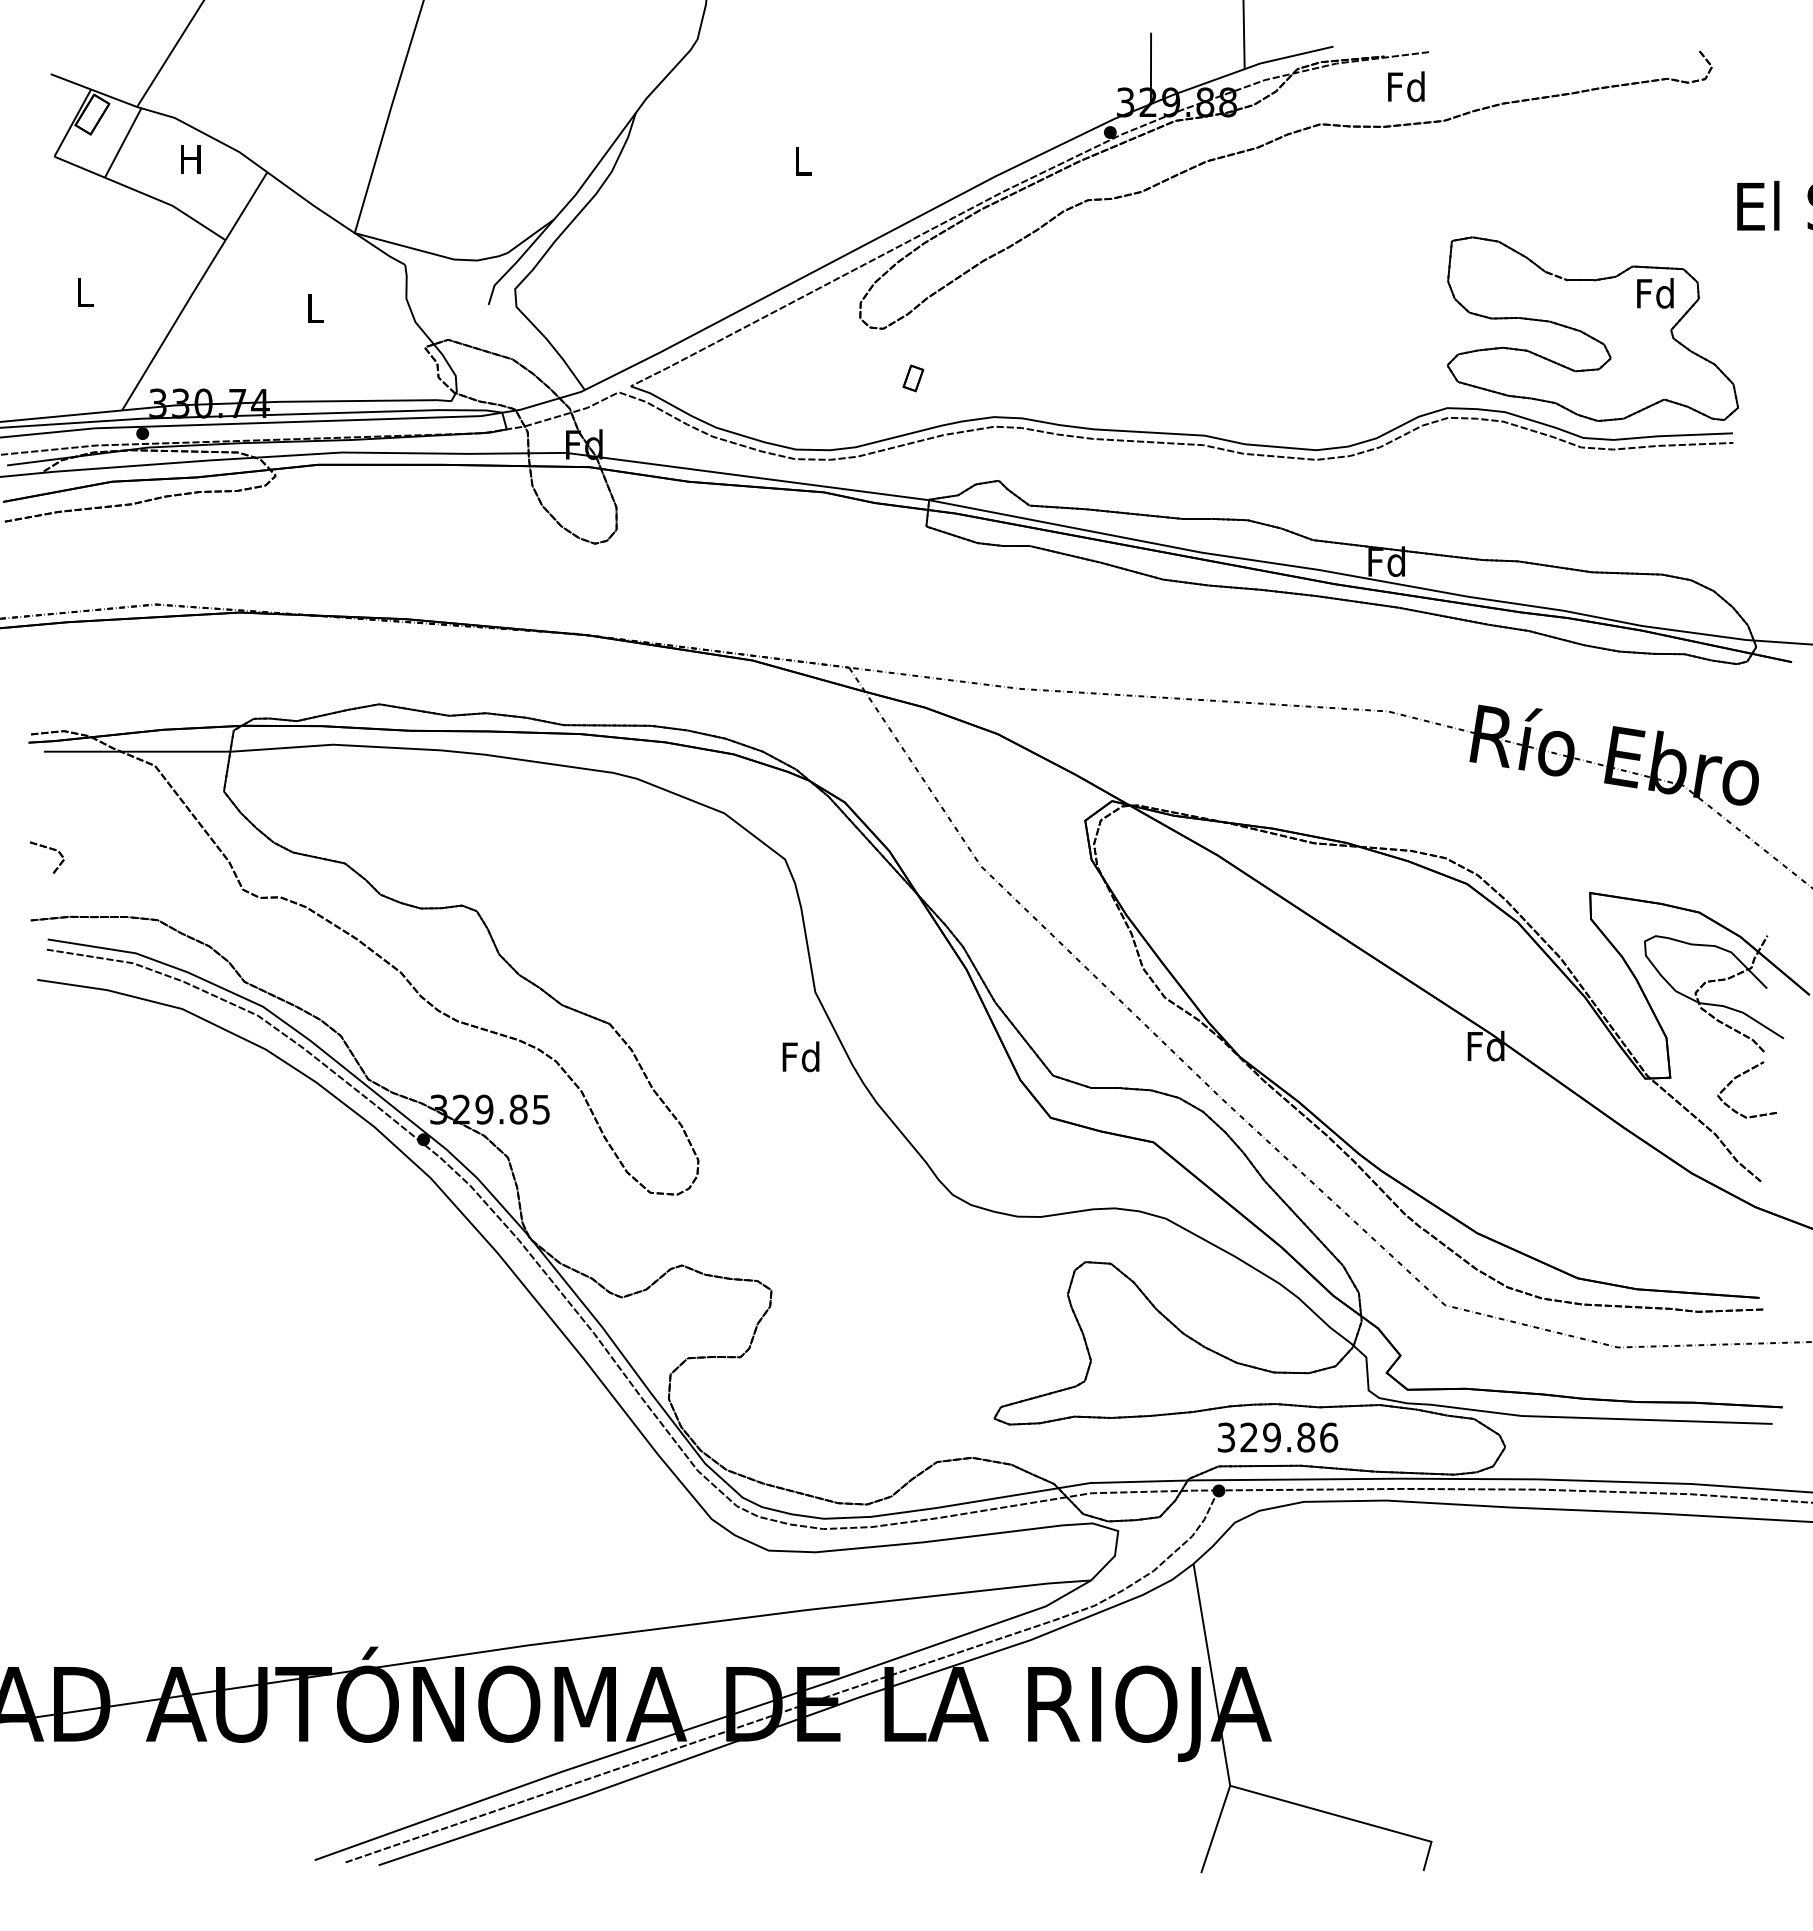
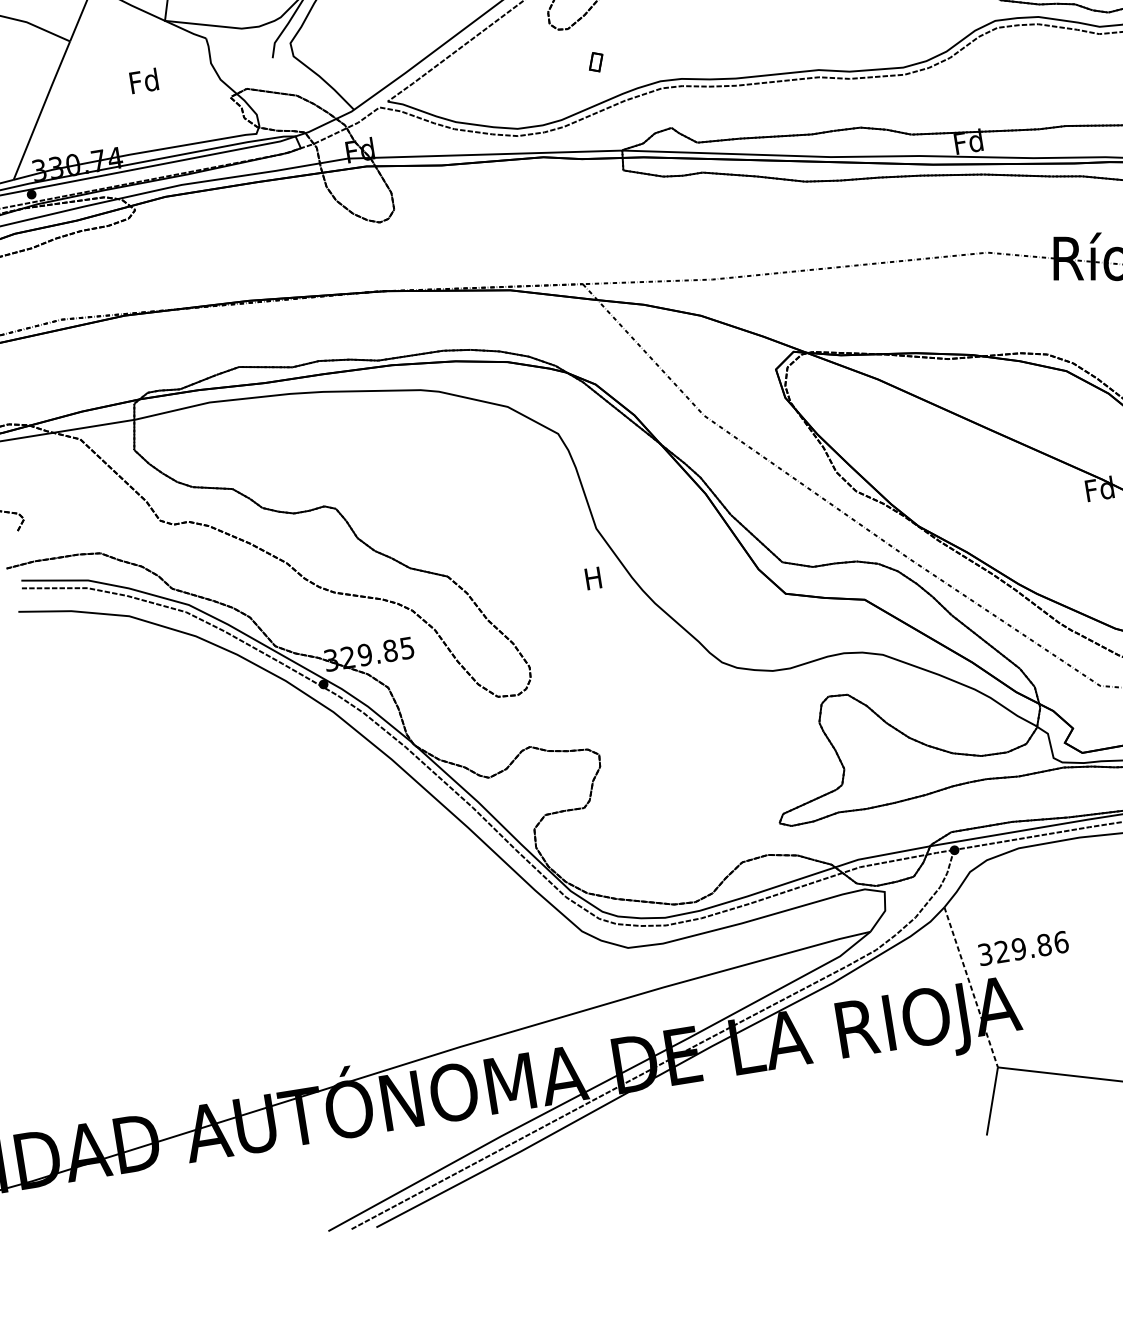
text: (314, 307) -> (143, 80), L -> Fd
text: (800, 1056) -> (592, 578), Fd -> H
text: (1278, 1437) -> (1023, 948), moved
line: (1211, 1675) -> (970, 987), solid -> dashed

